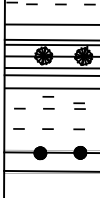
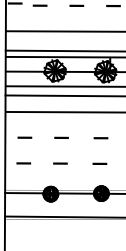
line: (48, 96) -> (60, 122), removed
line: (78, 102) -> (99, 130), removed

